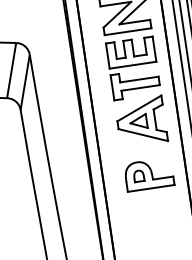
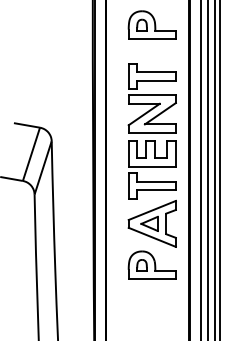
part: (148, 173) -> (151, 264), moved

